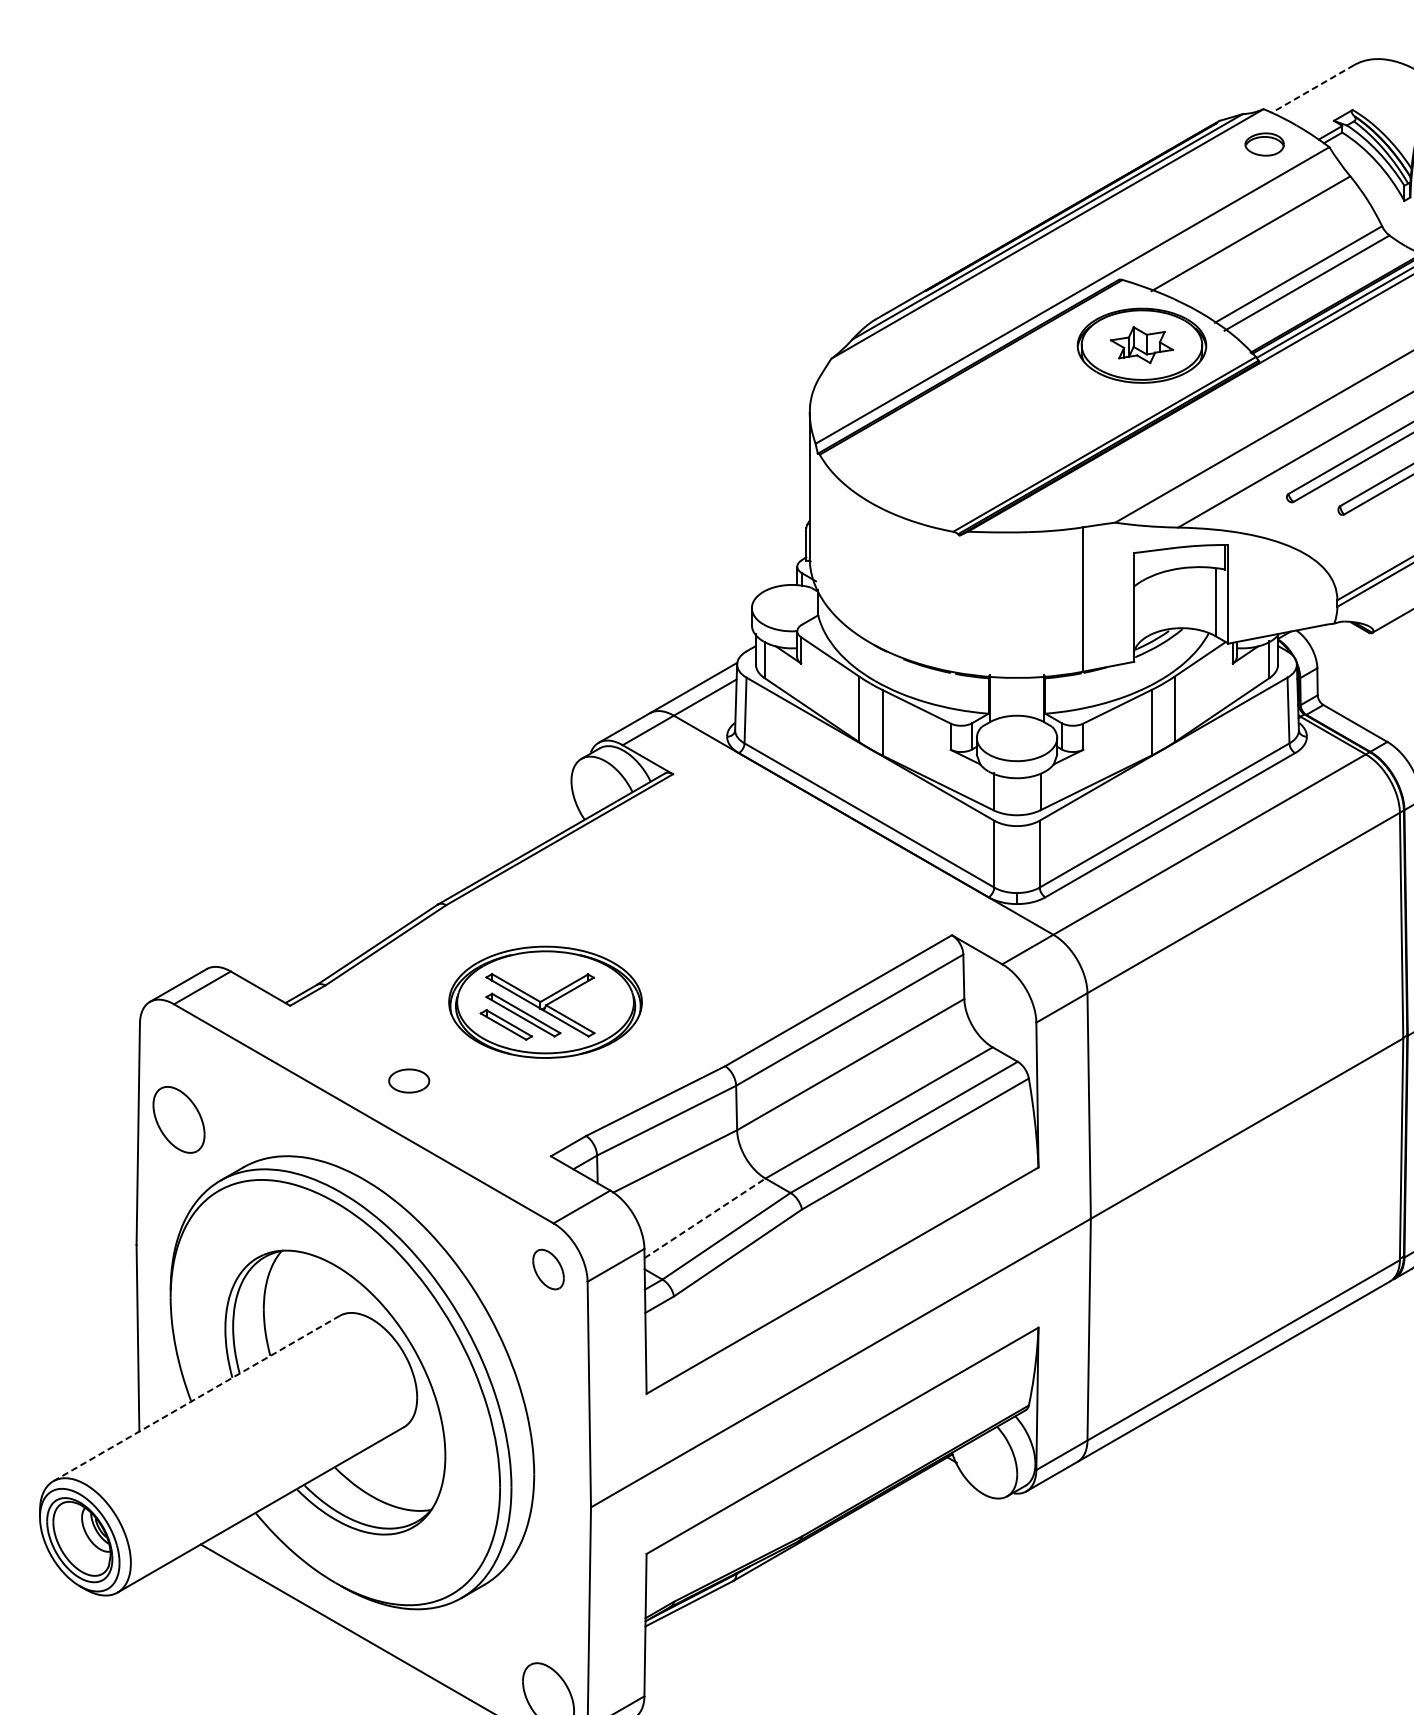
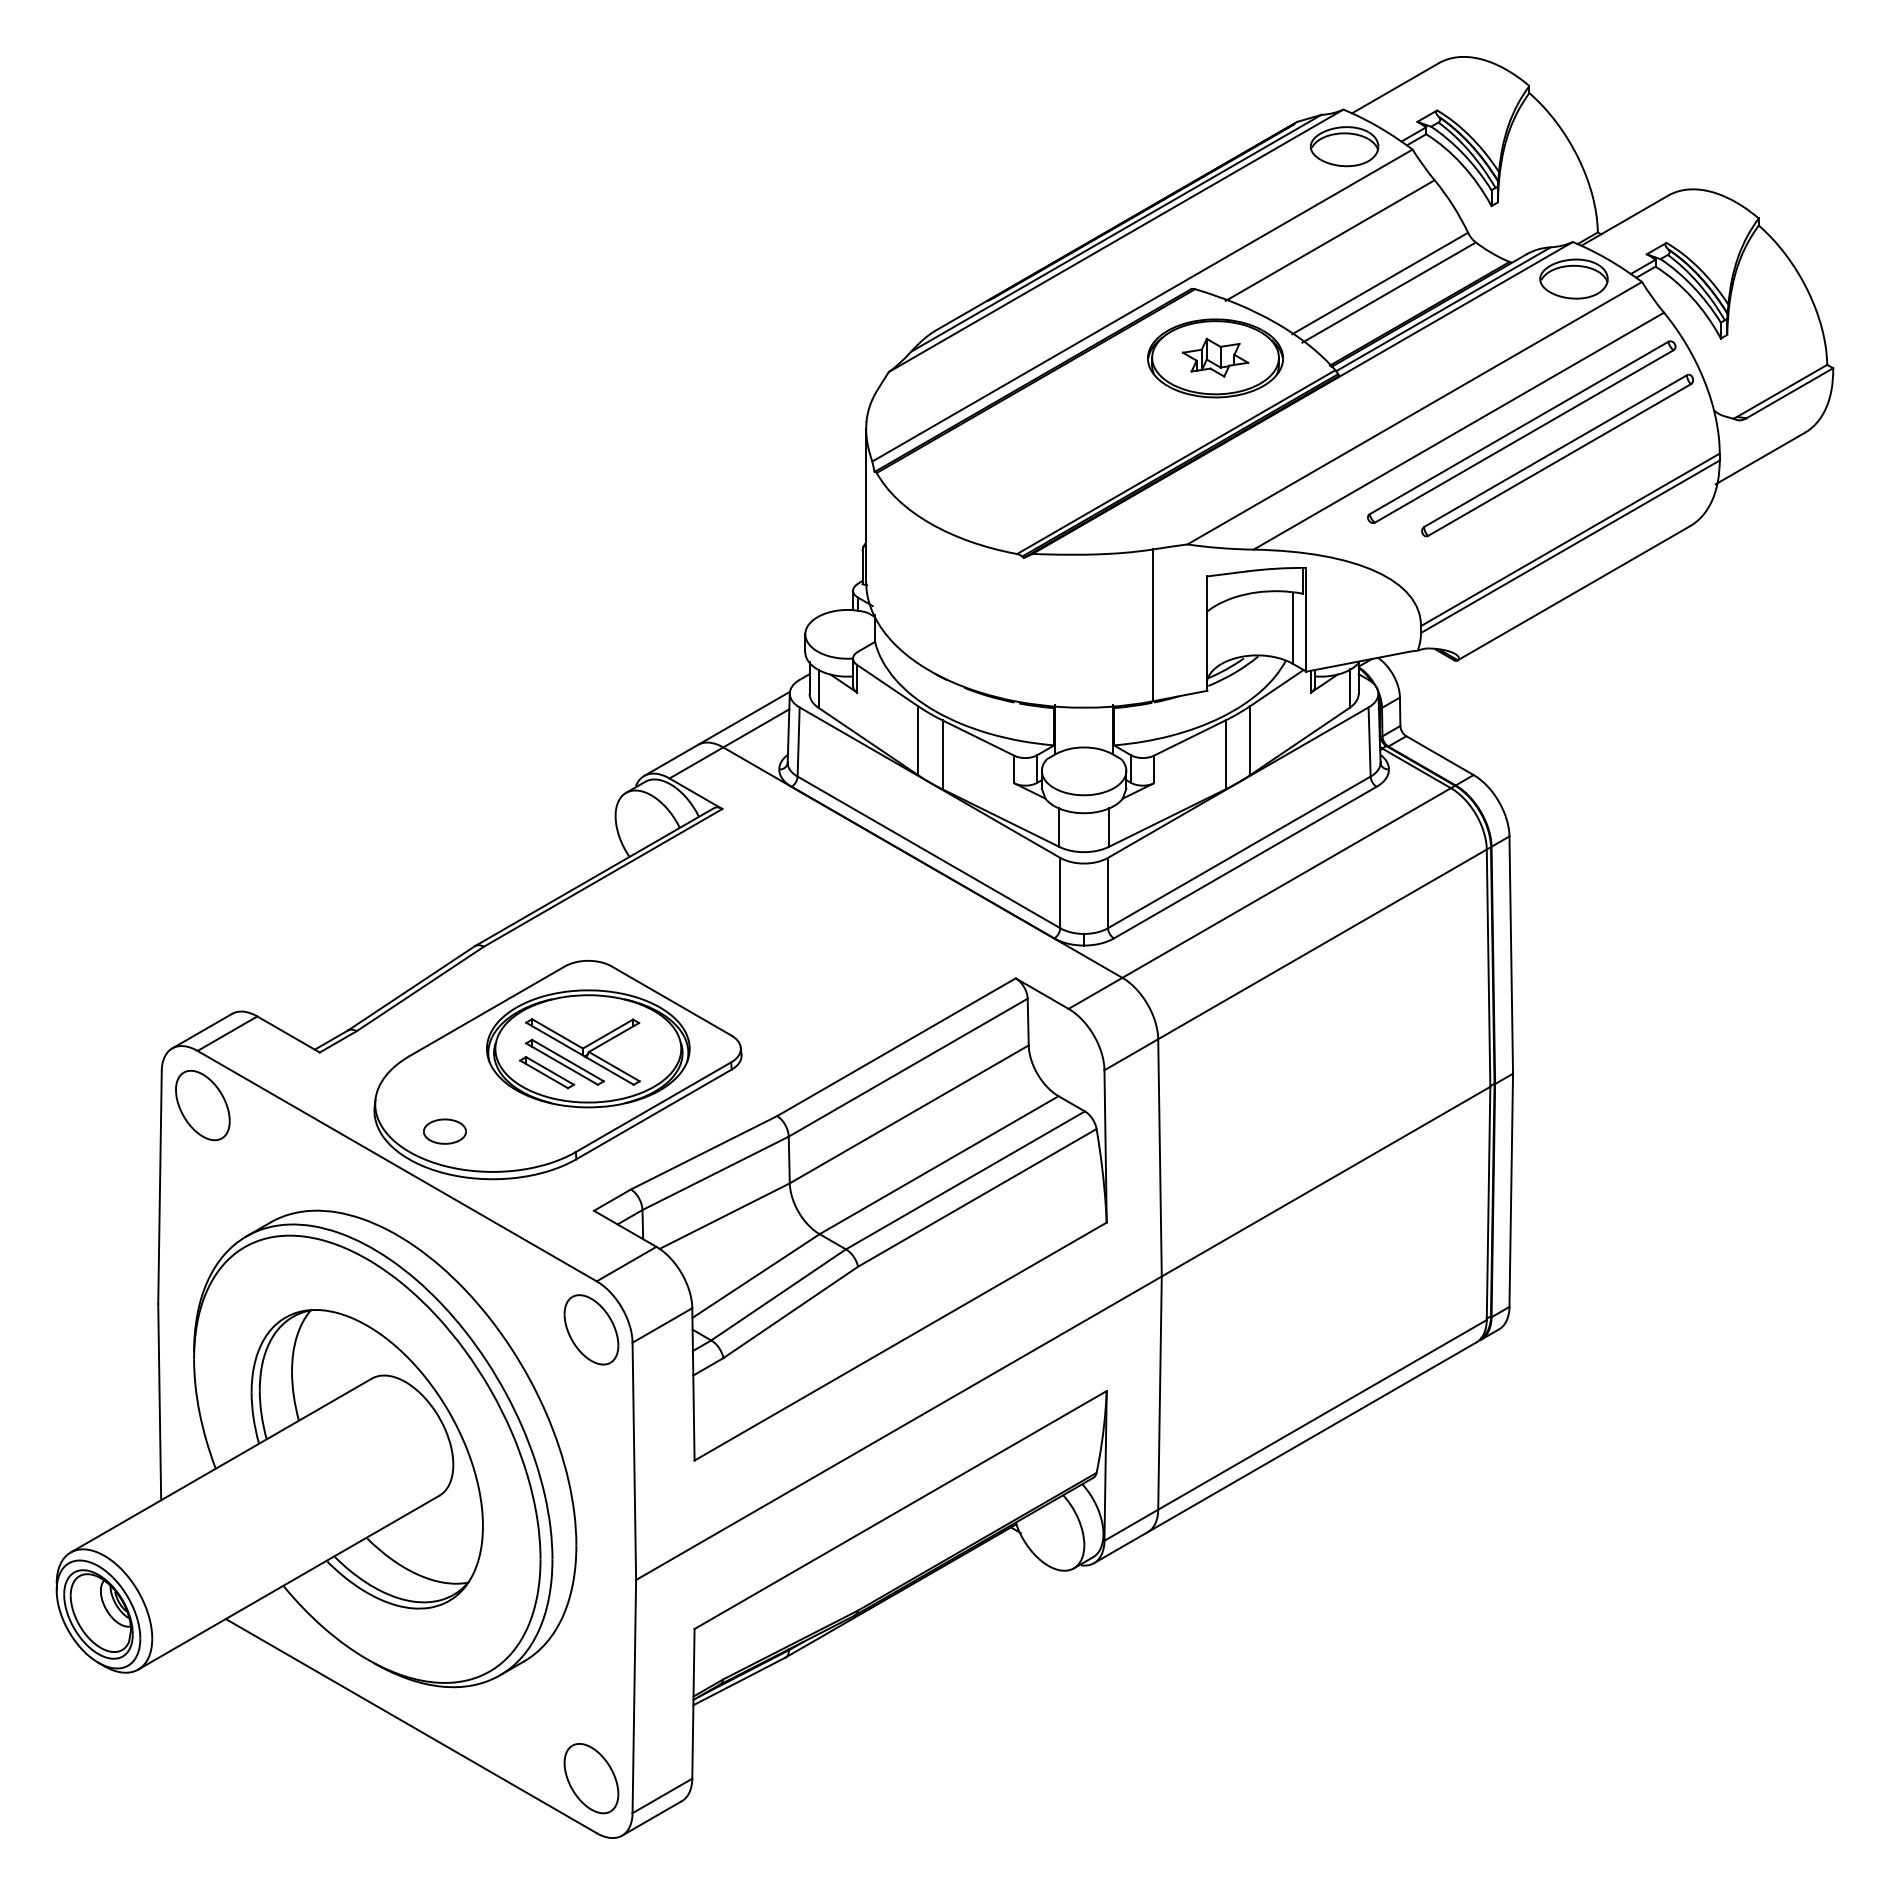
line: (1312, 89) -> (1394, 88), dashed -> solid
part: (1264, 144) -> (1344, 146), size x1.67
part: (516, 1021) -> (557, 1069), added
part: (178, 1119) -> (202, 1105), moved
line: (705, 1217) -> (756, 1275), dashed -> solid
part: (548, 1269) -> (591, 1329), size x1.67
line: (196, 1398) -> (221, 1465), dashed -> solid

